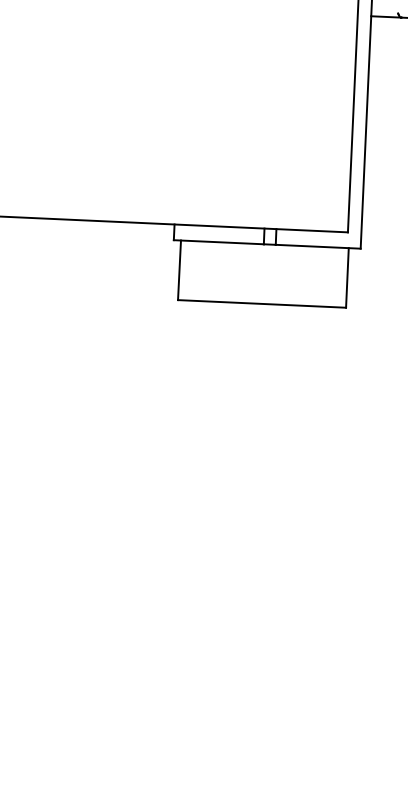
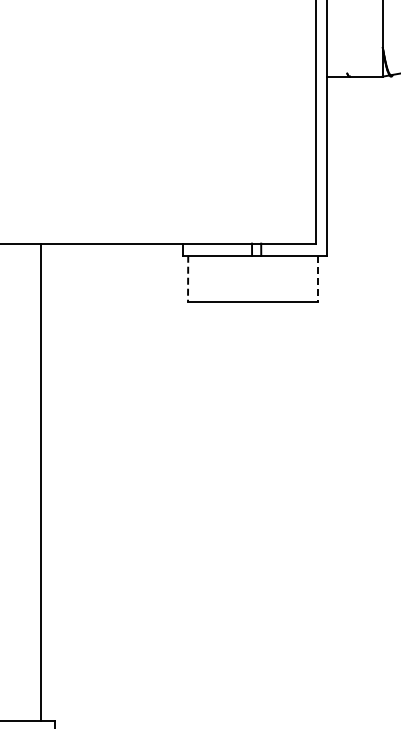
line: (180, 270) -> (188, 278), solid -> dashed
line: (347, 277) -> (317, 278), solid -> dashed

